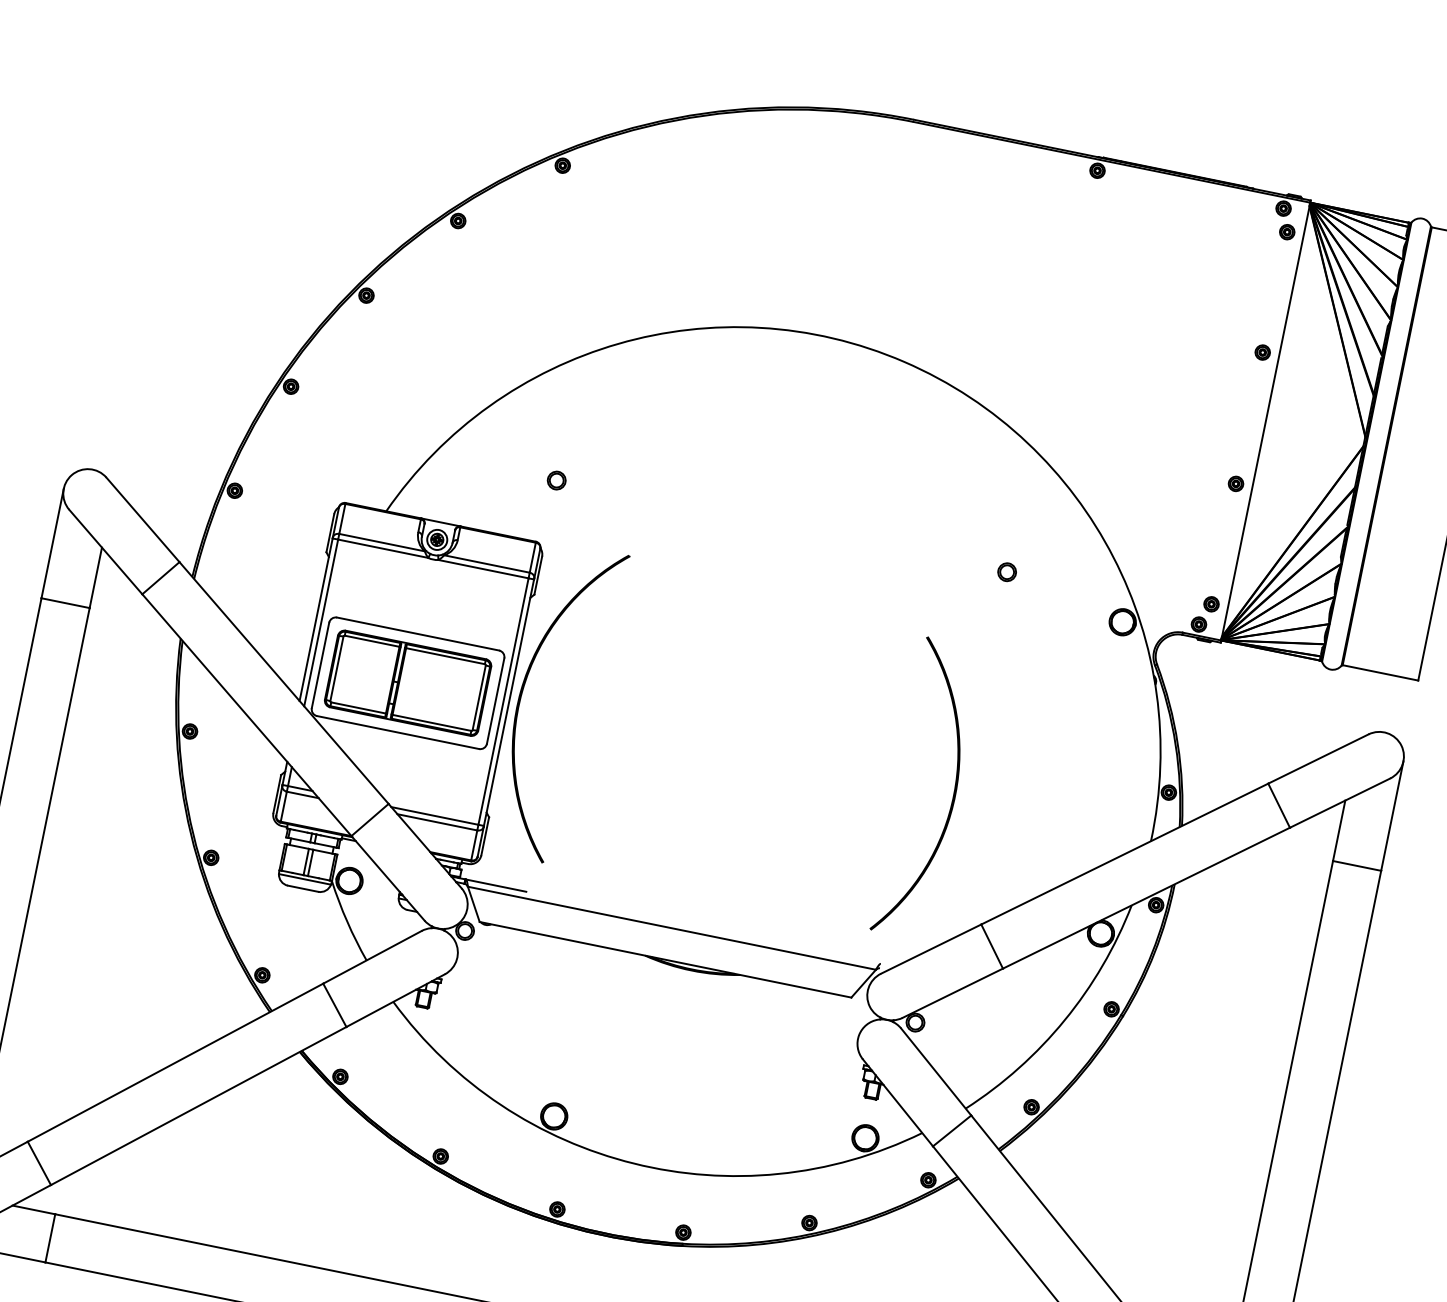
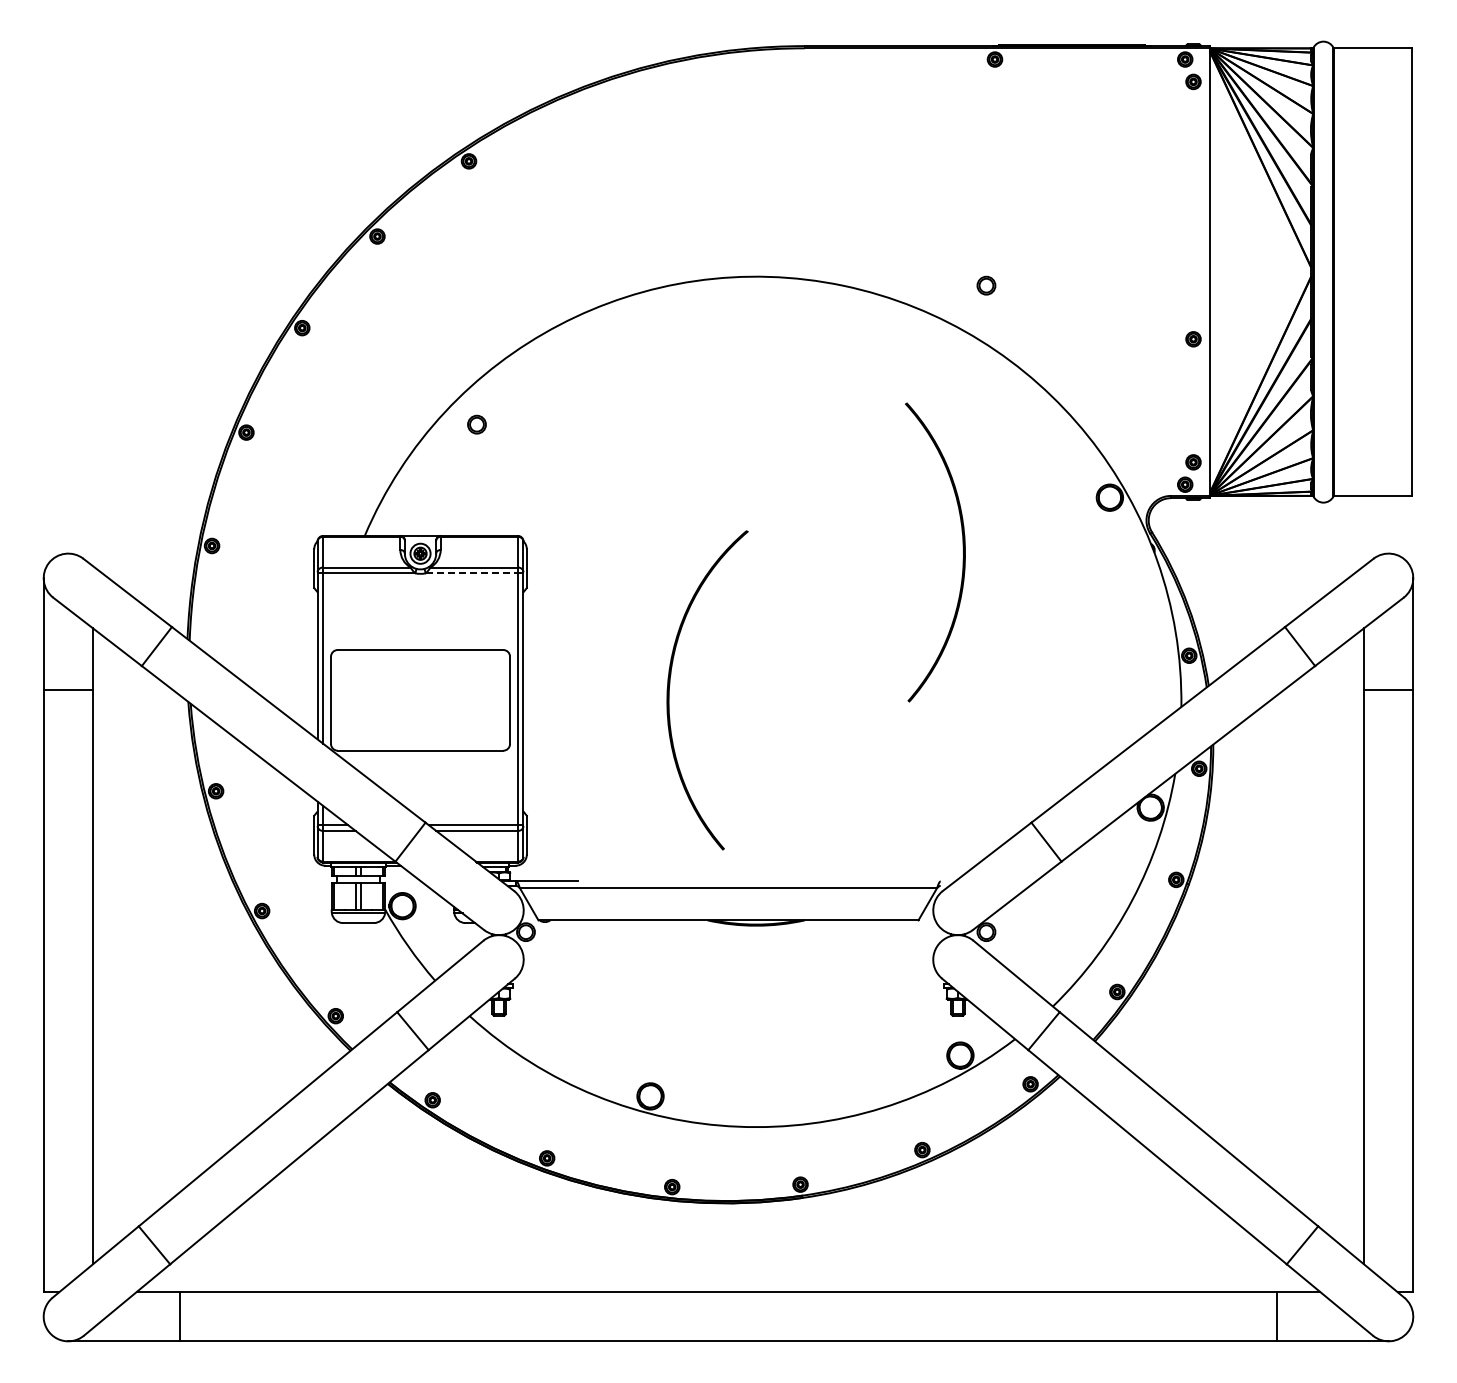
part: (1262, 352) -> (1193, 204), removed
part: (556, 480) -> (476, 424), moved
line: (484, 569) -> (472, 573), solid -> dashed
part: (1007, 572) -> (986, 285), moved
part: (408, 683) -> (420, 700), removed
part: (523, 691) -> (670, 685), moved
part: (953, 791) -> (962, 549), moved

